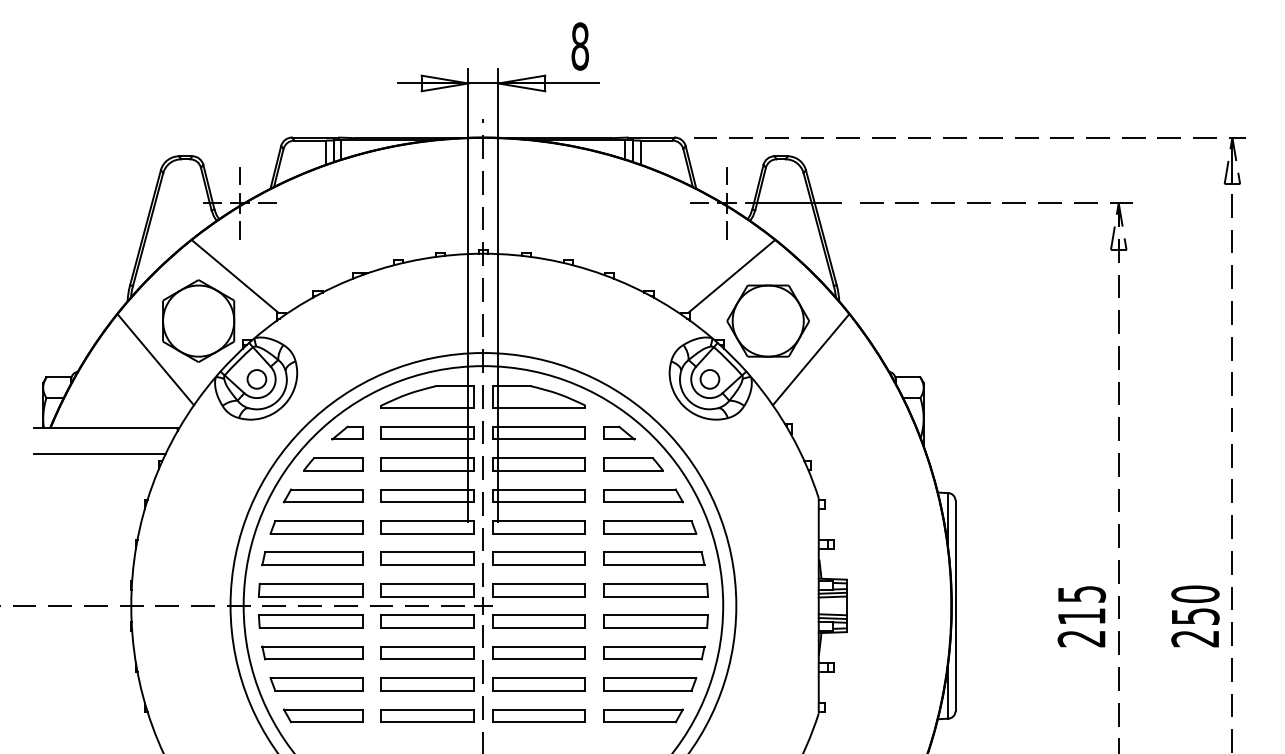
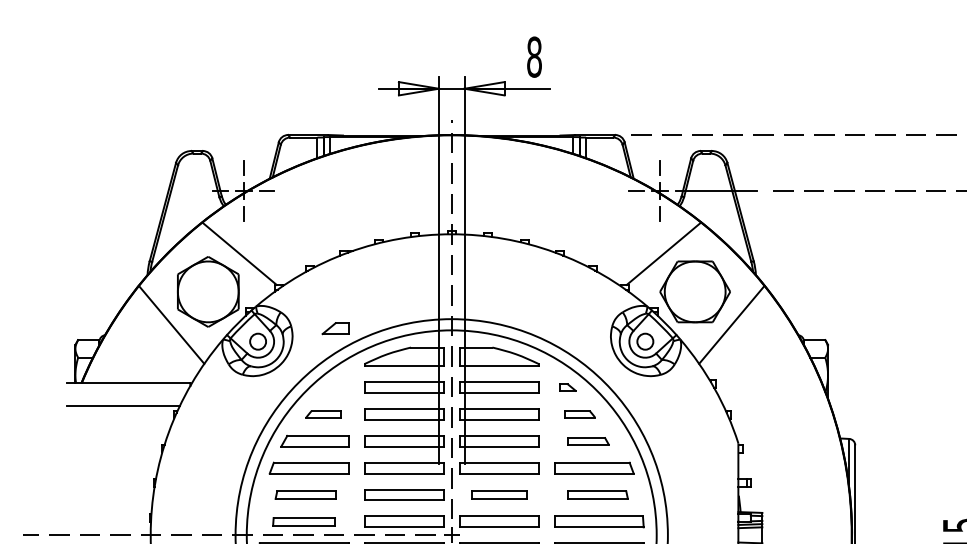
part: (347, 432) -> (335, 328), moved
part: (619, 432) -> (568, 387), size x0.6
part: (333, 464) -> (323, 414), size x0.7
part: (633, 464) -> (580, 414), size x0.6
part: (643, 495) -> (588, 440), size x0.6
part: (312, 558) -> (305, 494), size x0.7
part: (538, 558) -> (498, 494), size x0.7
part: (654, 558) -> (597, 494), size x0.7
part: (310, 589) -> (303, 521), size x0.7

